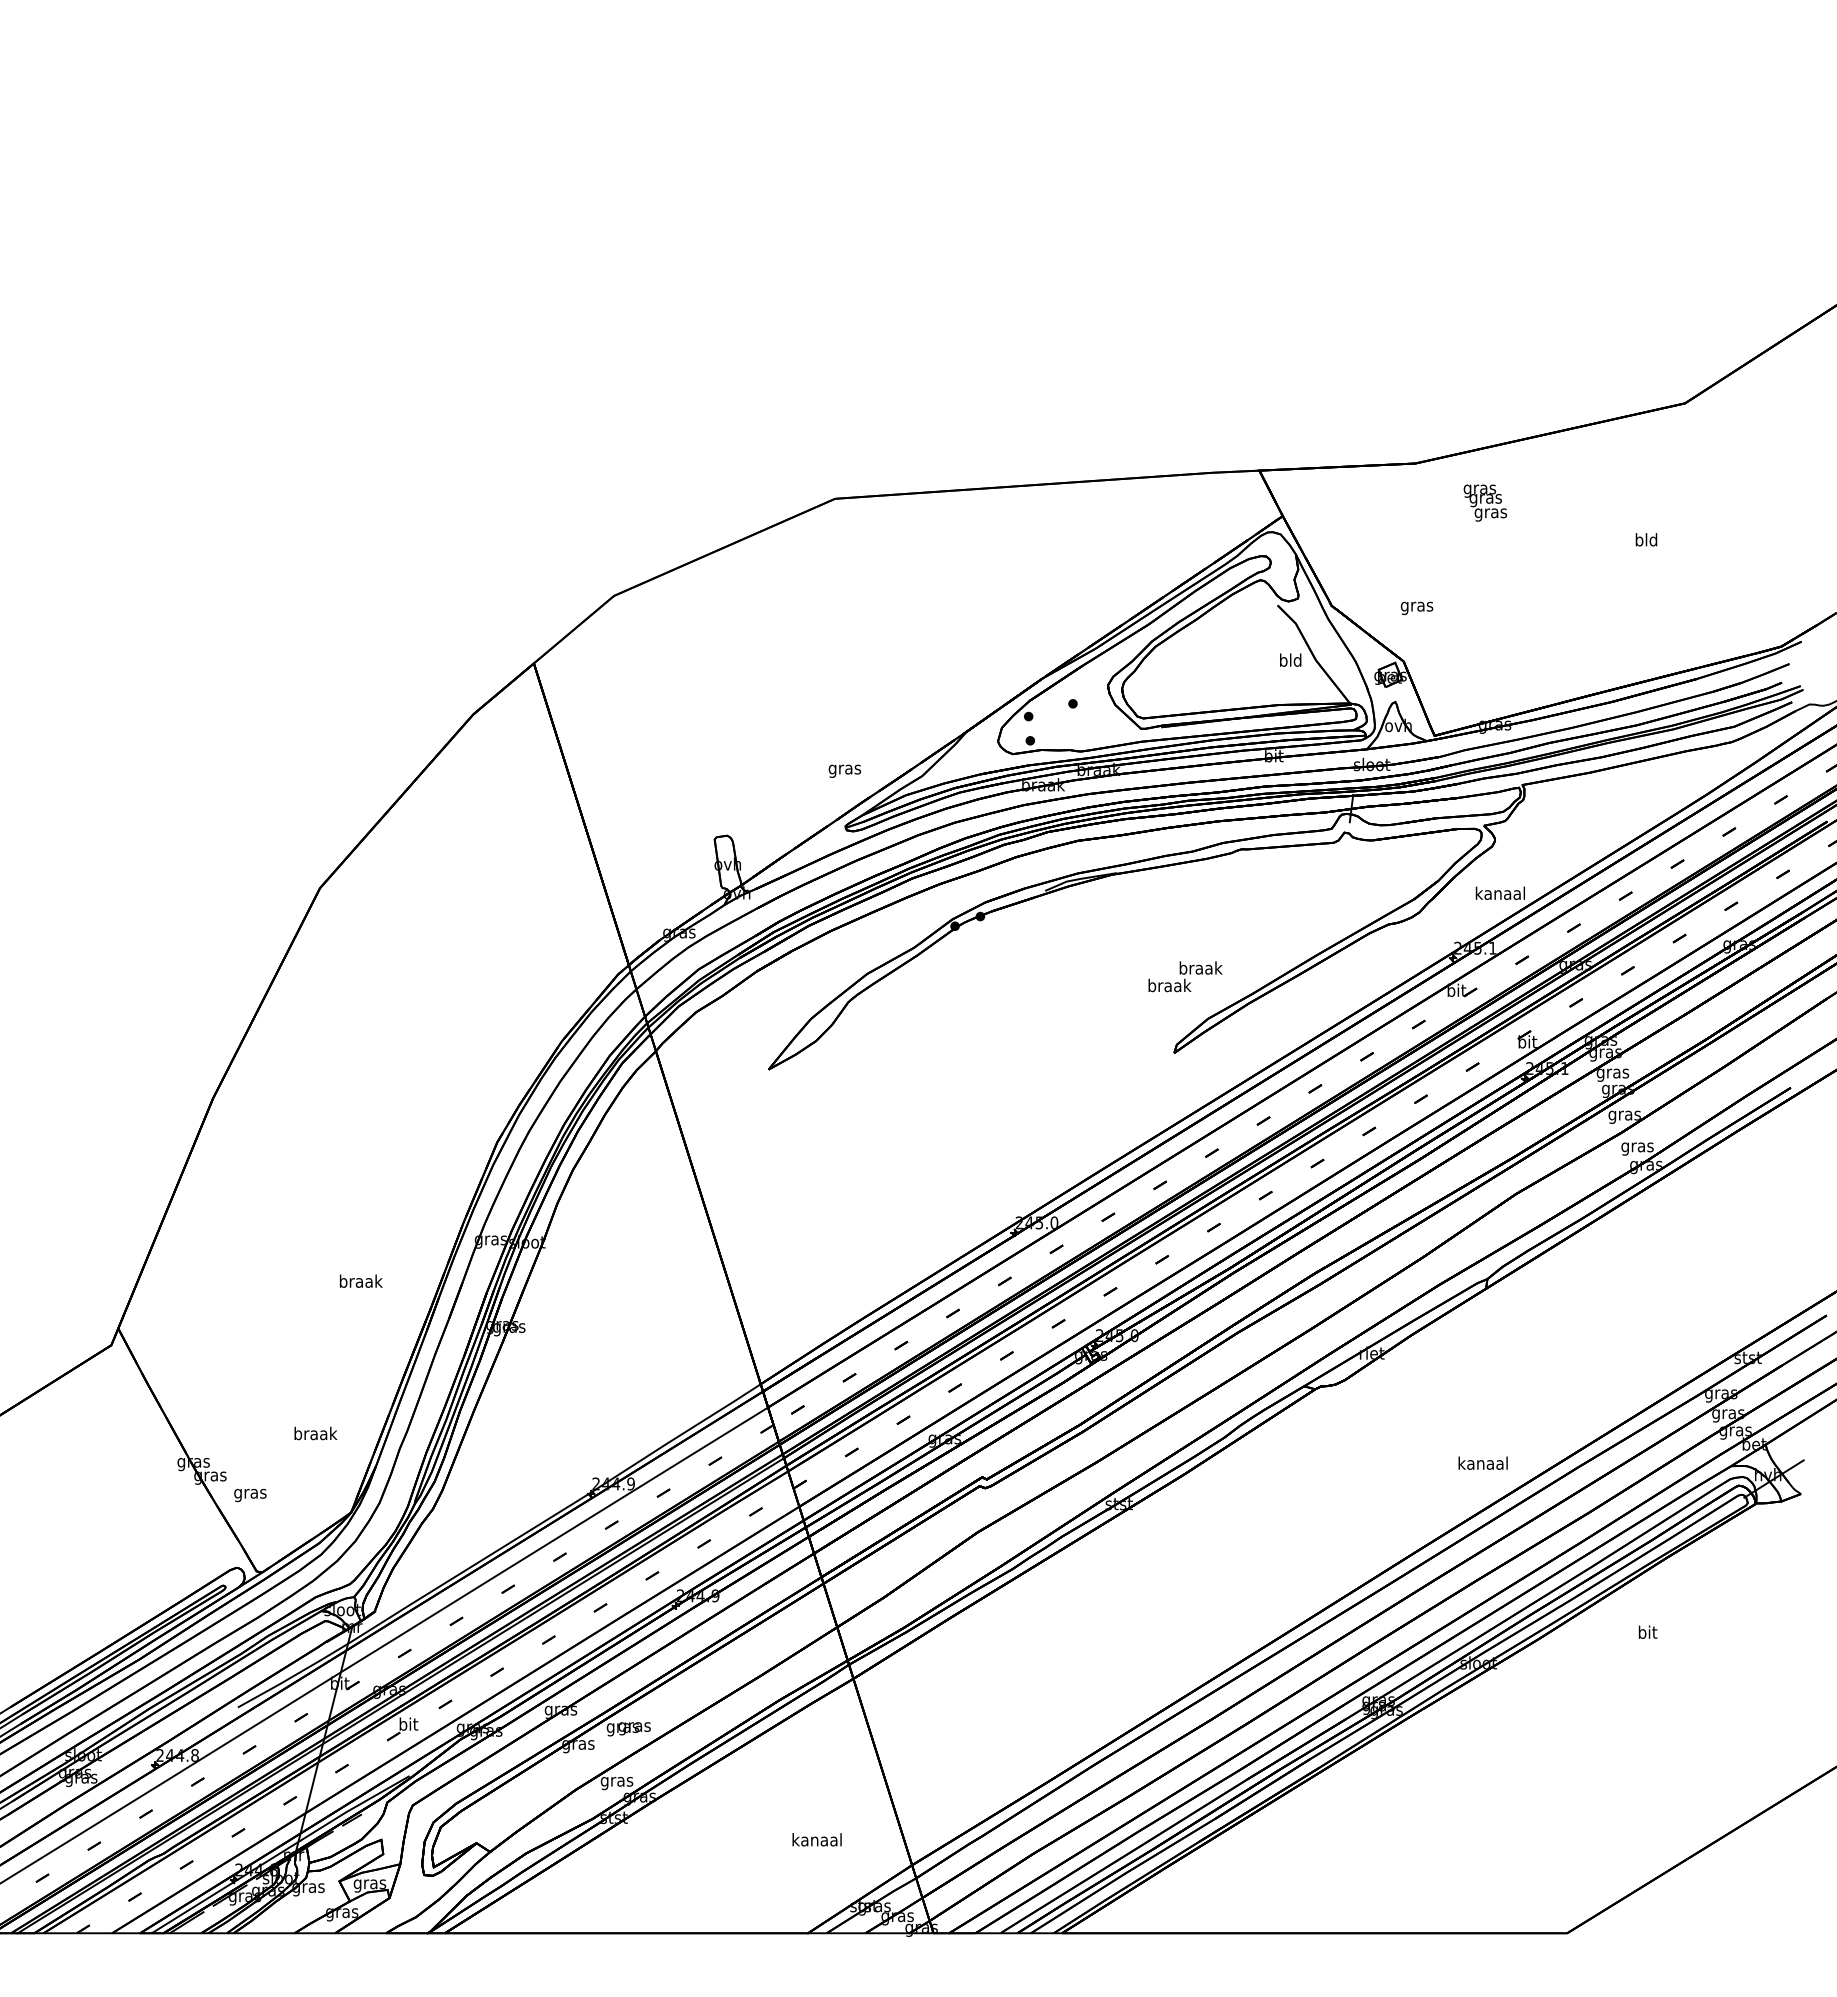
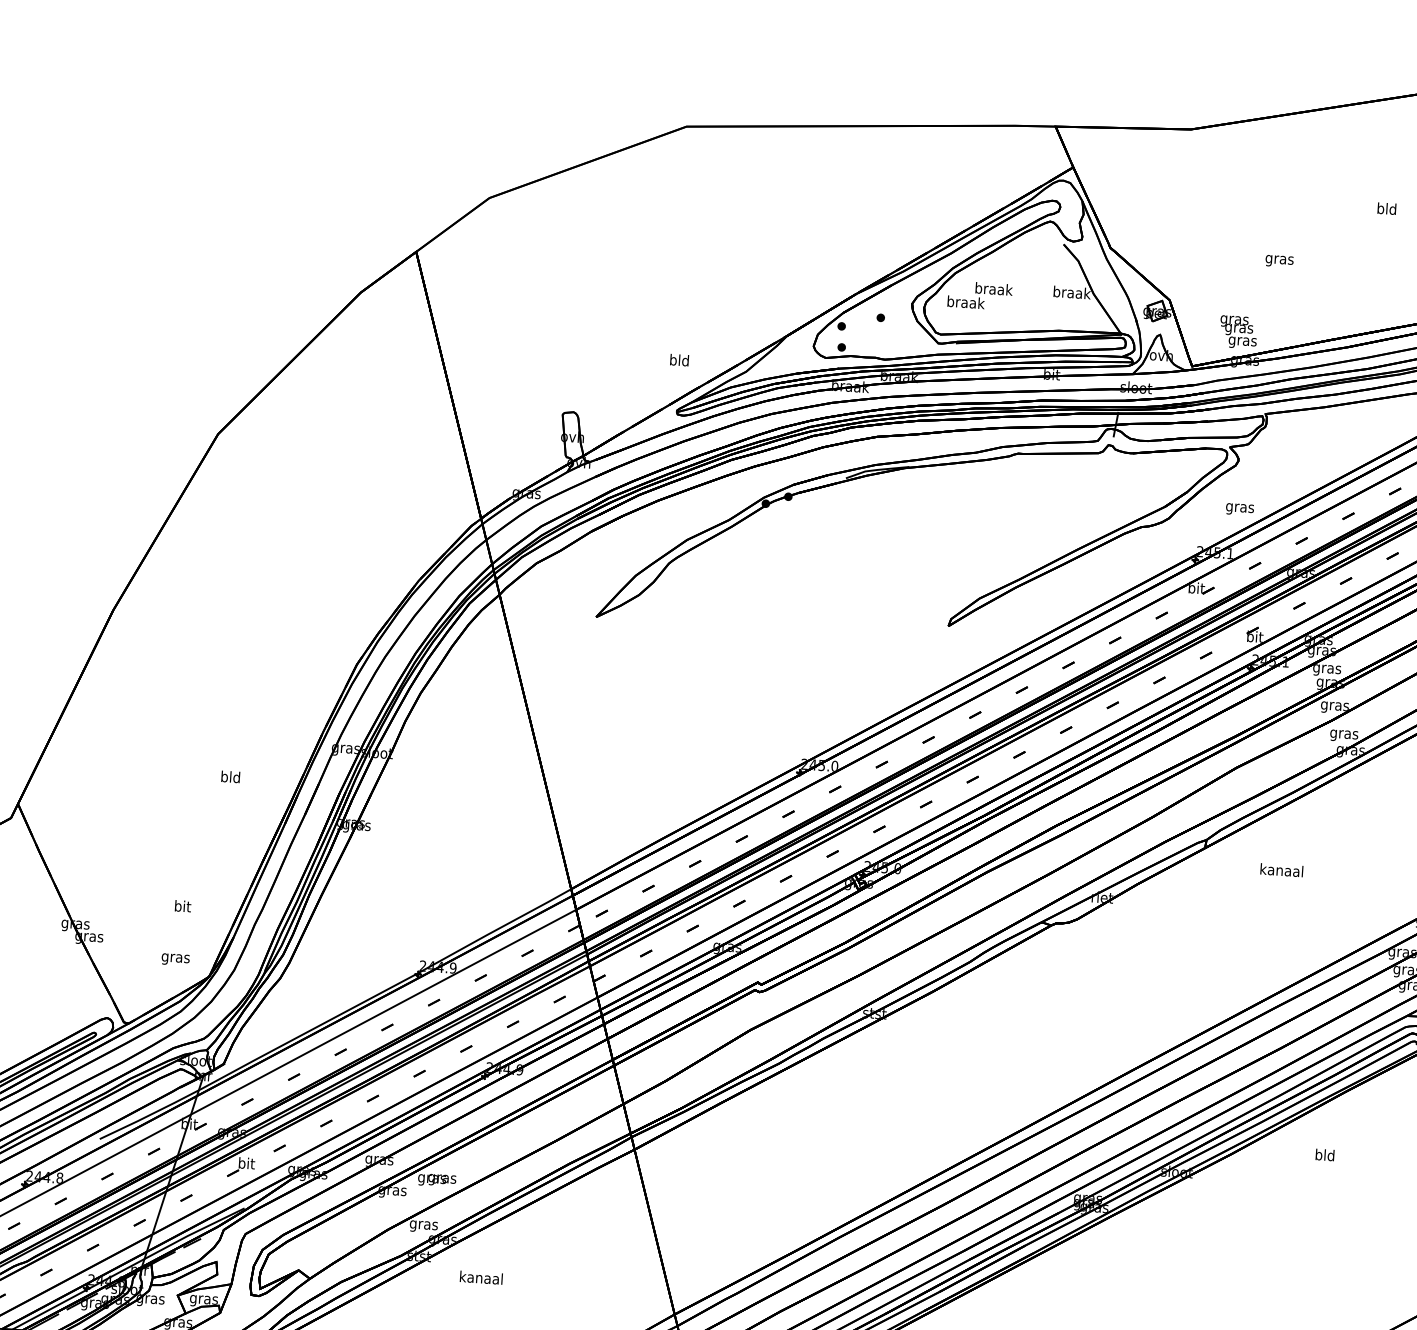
text: (1484, 502) -> (1237, 331), moved
text: (1416, 608) -> (1279, 261), moved
text: (1290, 659) -> (1071, 291), bld -> braak
text: (844, 769) -> (679, 361), gras -> bld
text: (1499, 894) -> (1239, 507), kanaal -> gras
text: (1185, 976) -> (980, 295), moved
text: (360, 1280) -> (230, 776), braak -> bld
text: (315, 1433) -> (182, 906), braak -> bit
text: (1482, 1462) -> (1281, 869), moved
text: (250, 1495) -> (175, 959), moved
text: (1647, 1631) -> (1325, 1154), bit -> bld
text: (816, 1839) -> (480, 1277), moved

